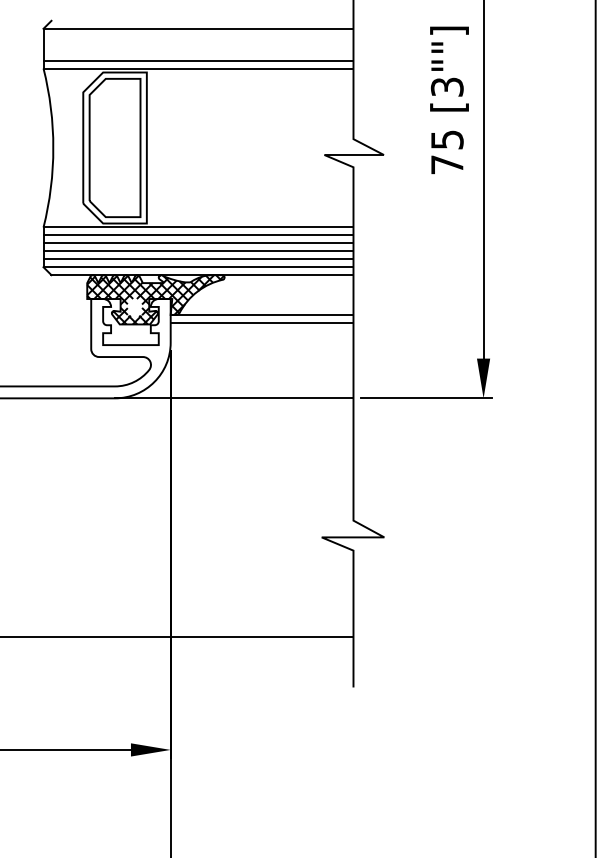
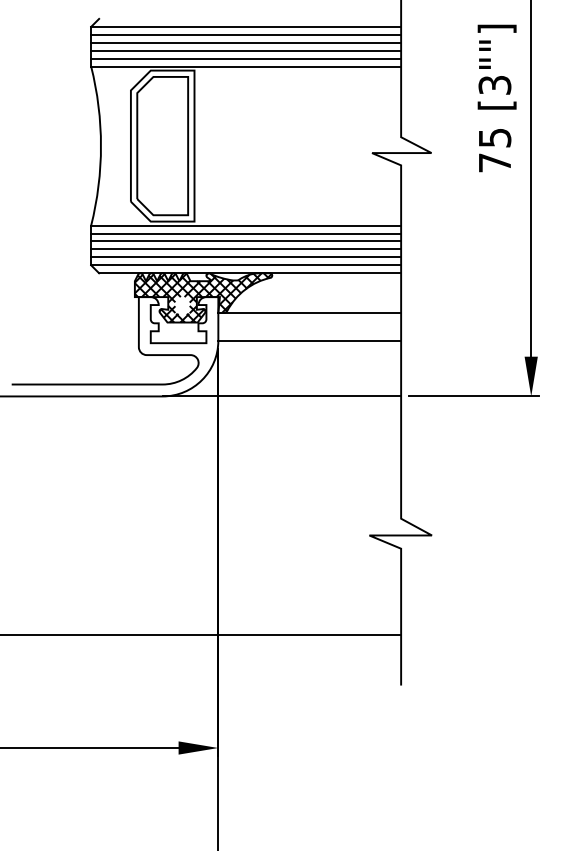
line: (198, 36) -> (246, 34), added
line: (198, 44) -> (246, 42), added
line: (198, 52) -> (246, 50), added
line: (261, 322) -> (309, 340), moved

